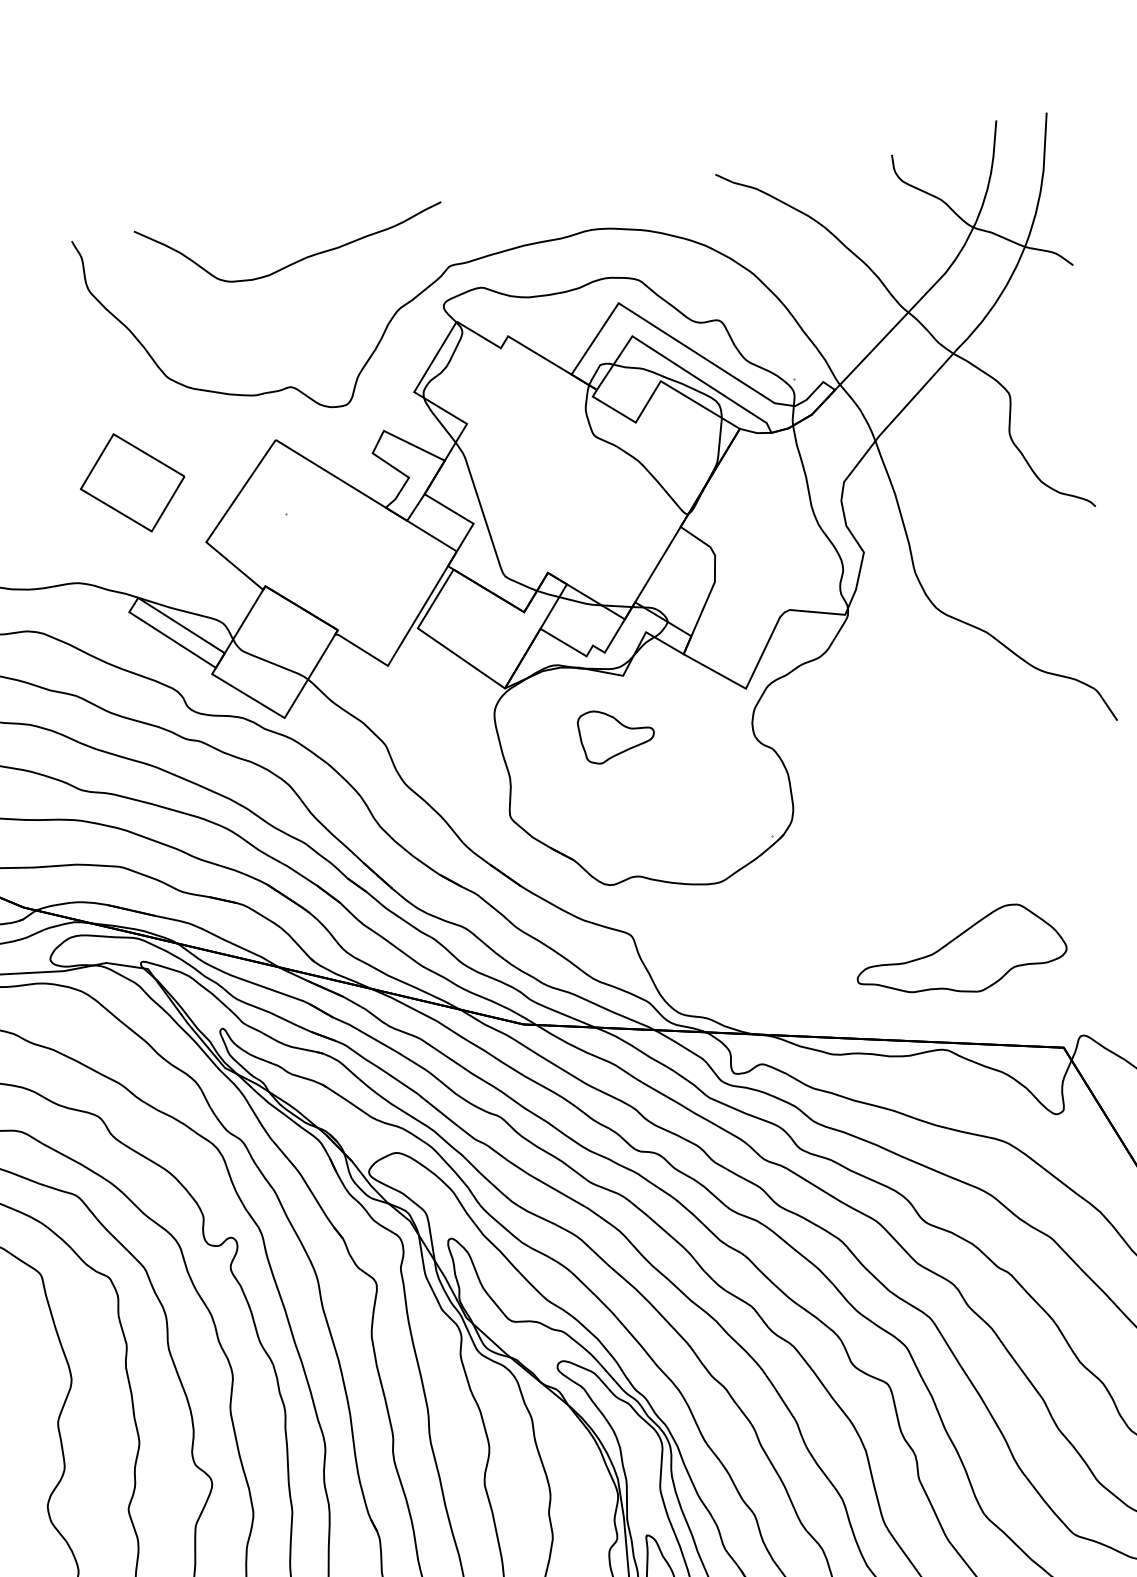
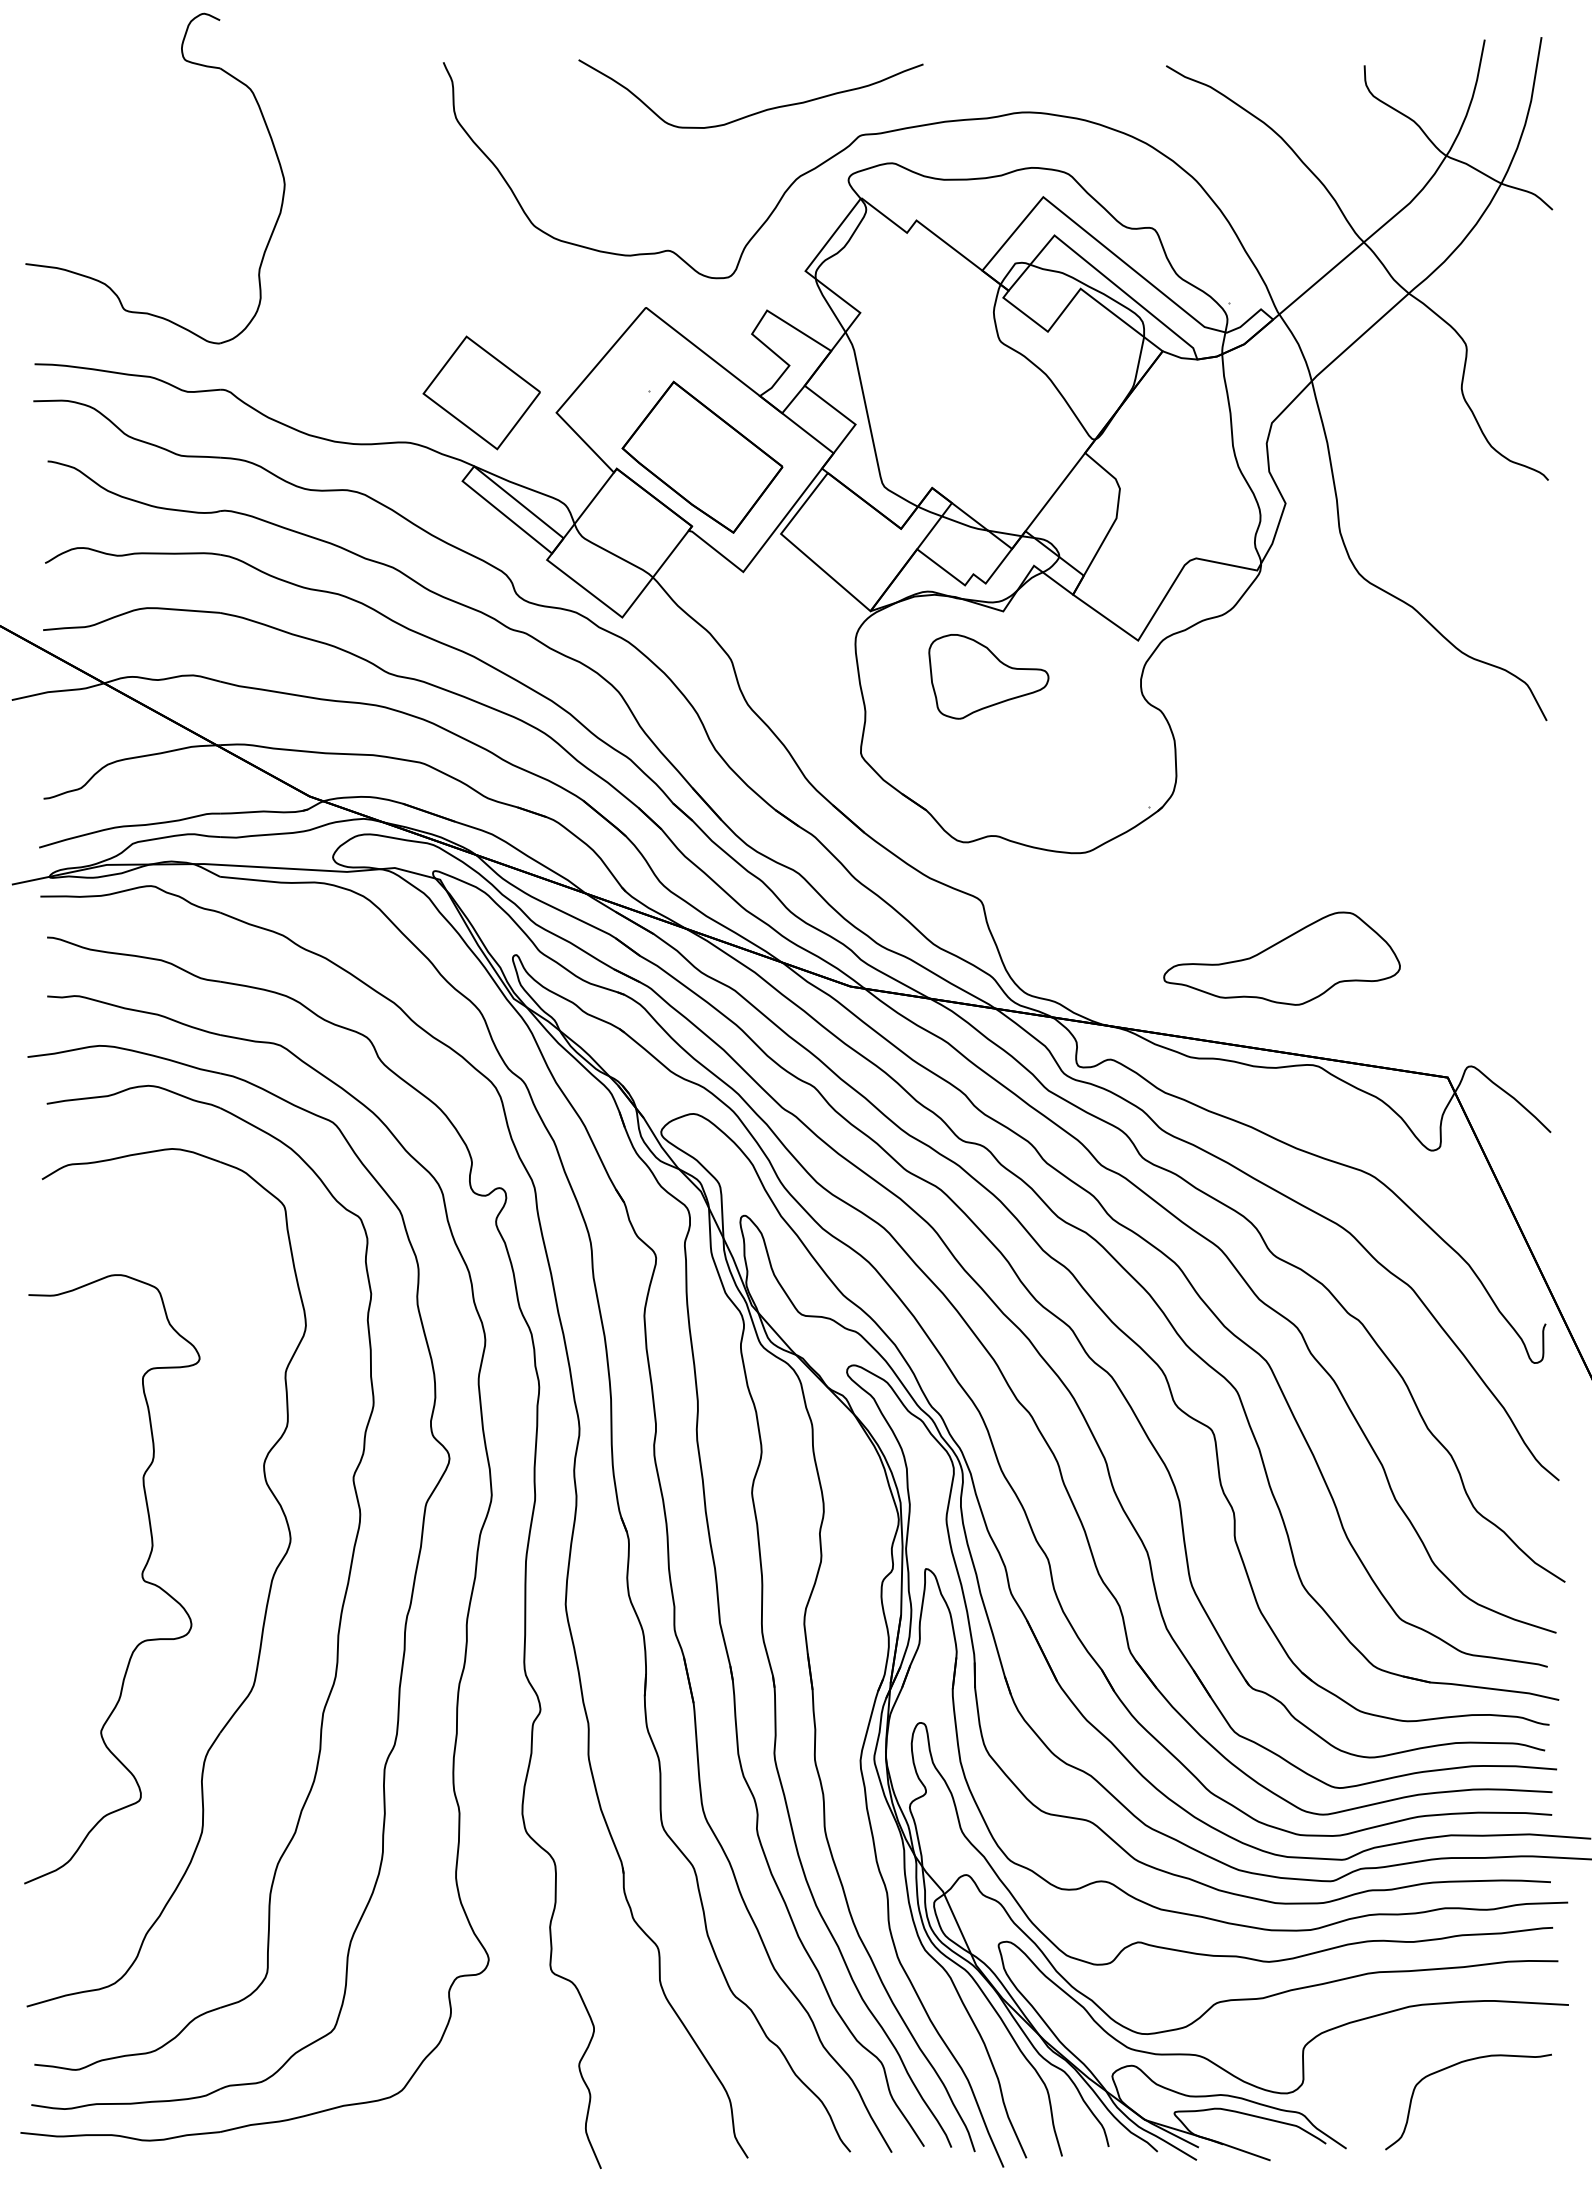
curve: (296, 261) -> (755, 112), moved
part: (132, 482) -> (481, 392), moved
part: (340, 567) -> (702, 456), added
part: (616, 735) -> (988, 676), size x1.43
part: (960, 951) -> (1281, 958), moved

